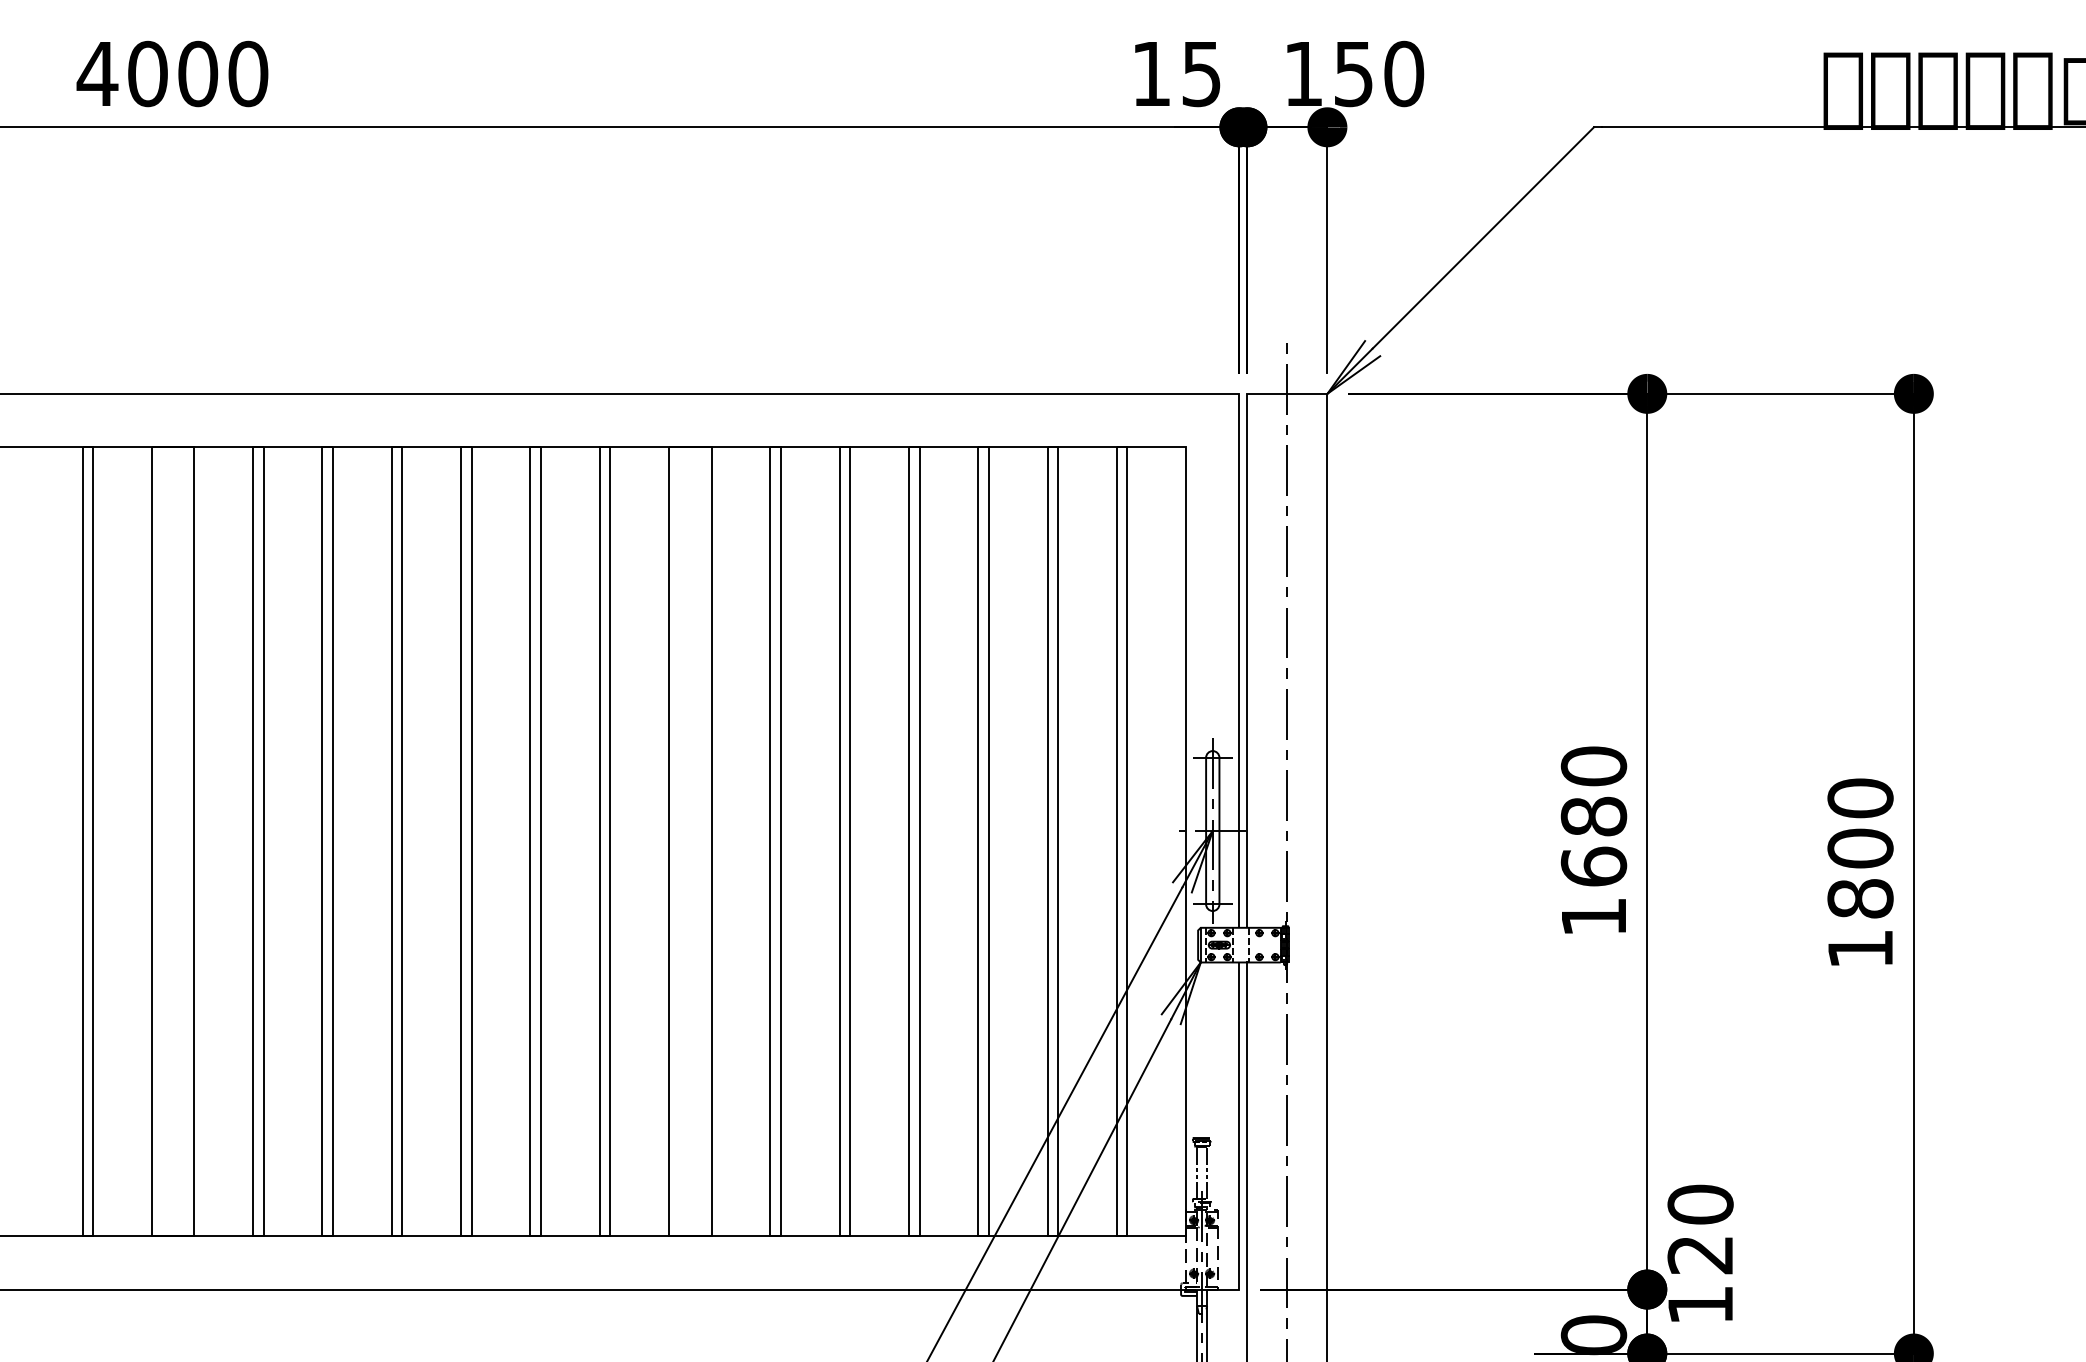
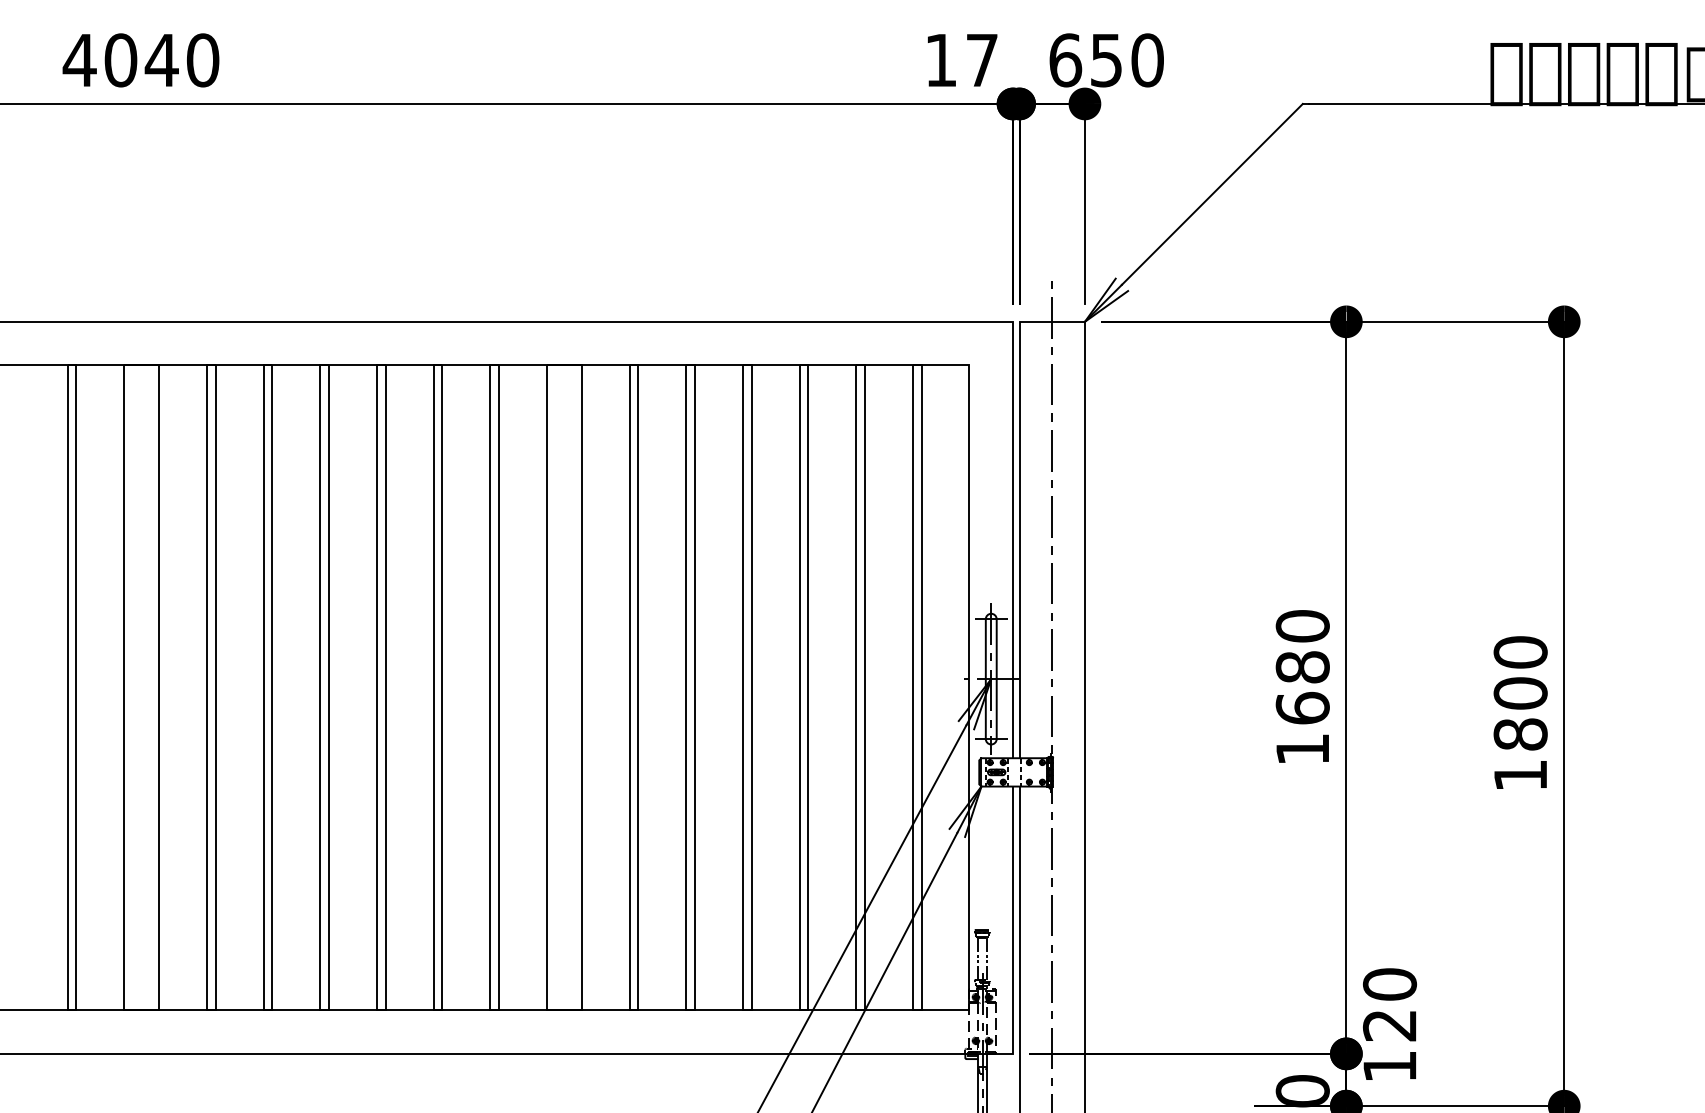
text: (197, 73) -> (161, 59), 4000 -> 4040
text: (1303, 73) -> (1065, 59), 150 -> 650
text: (1201, 74) -> (982, 60), 15 -> 17

